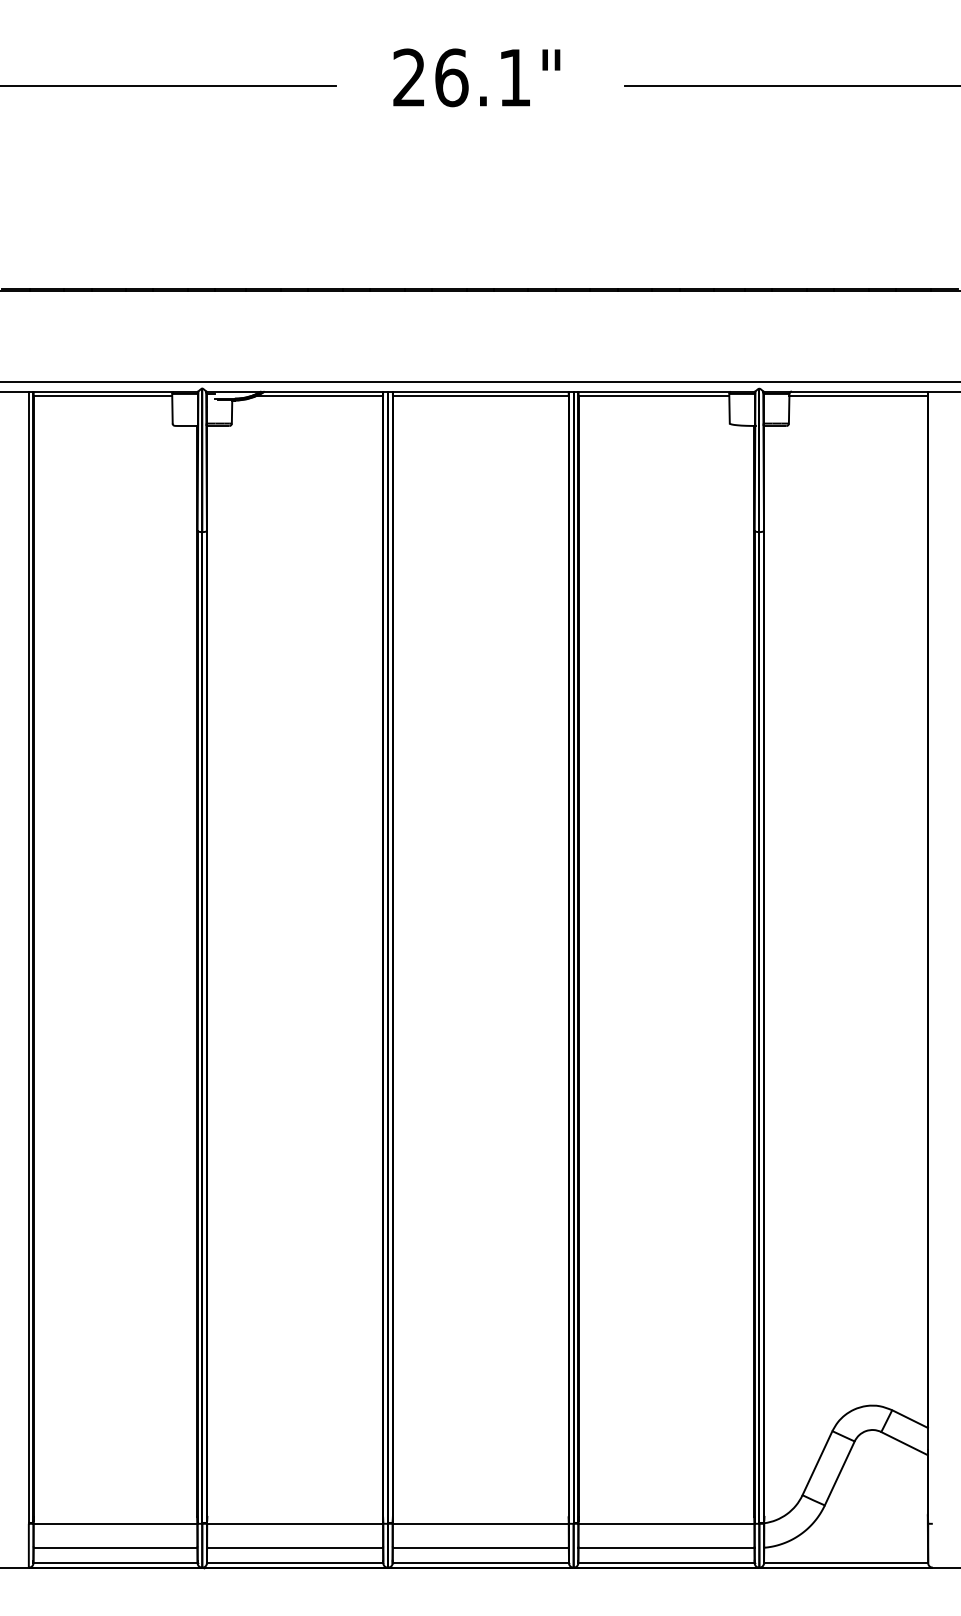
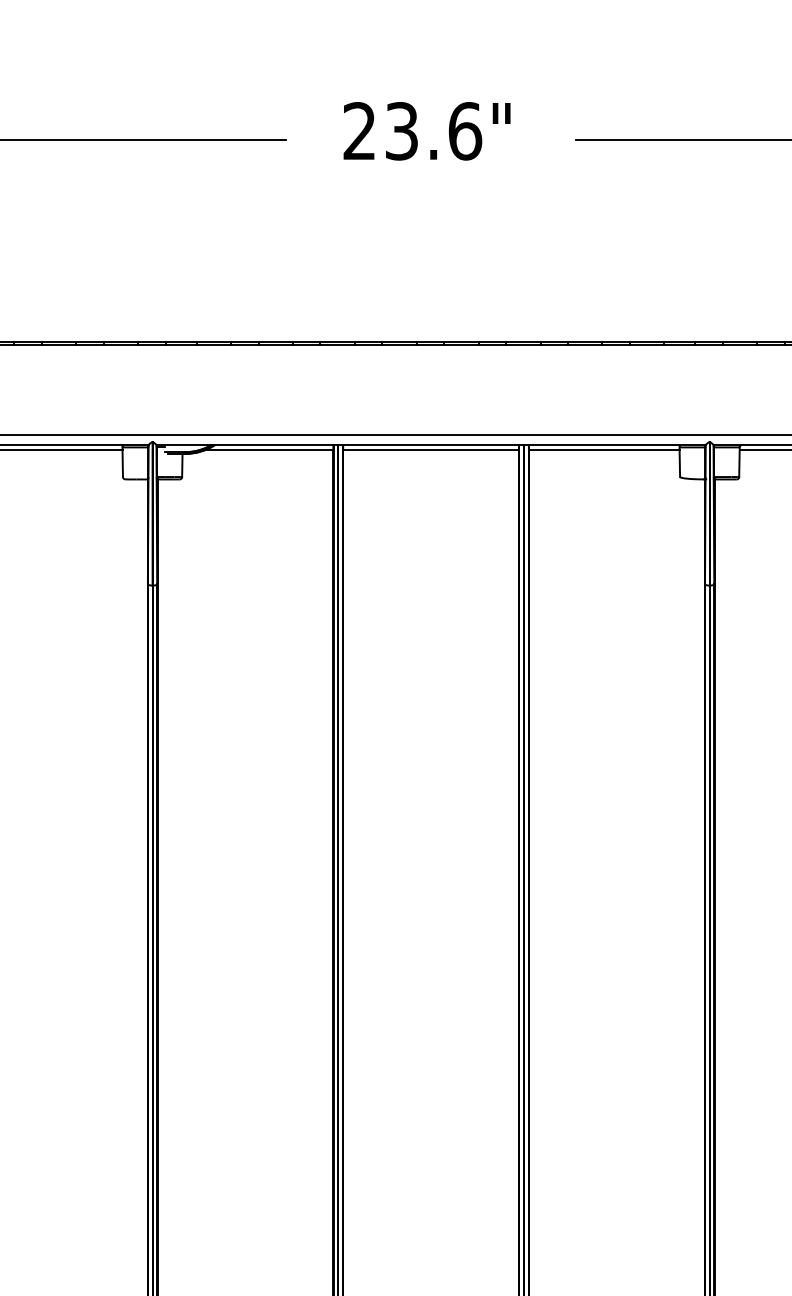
text: (483, 77) -> (433, 130), 26.1" -> 23.6"

